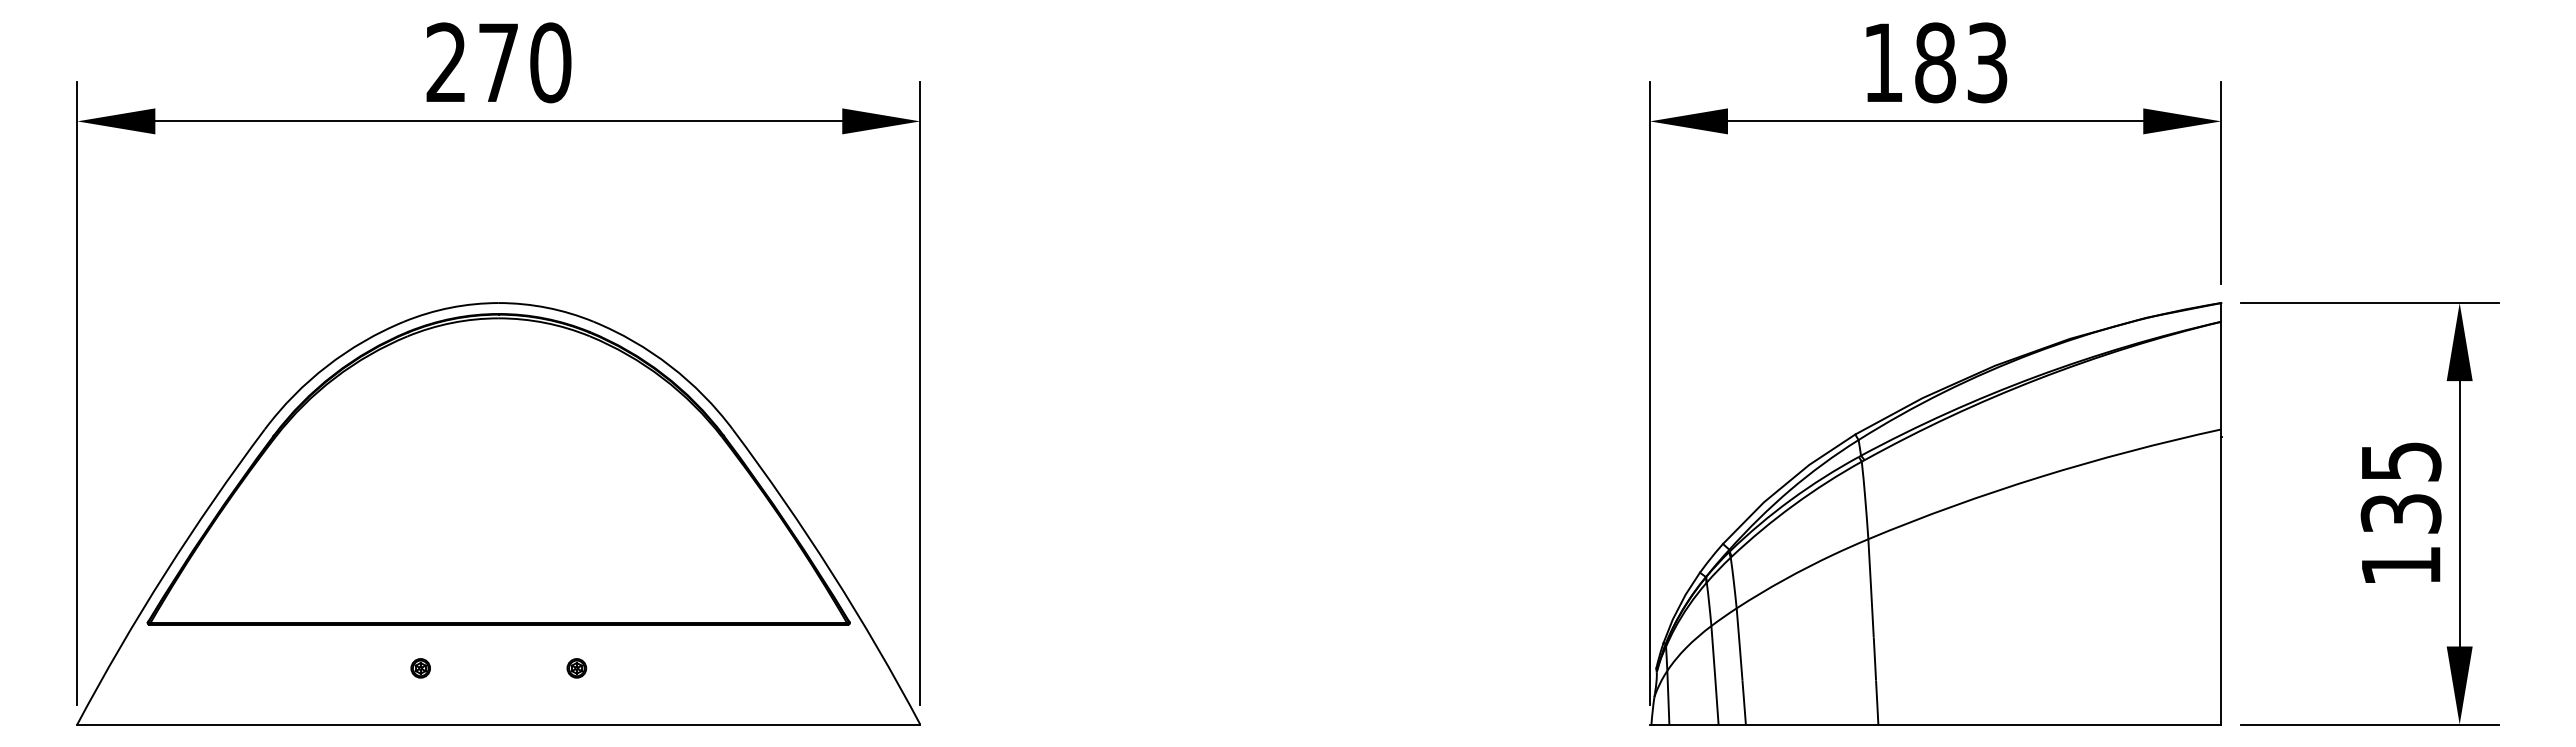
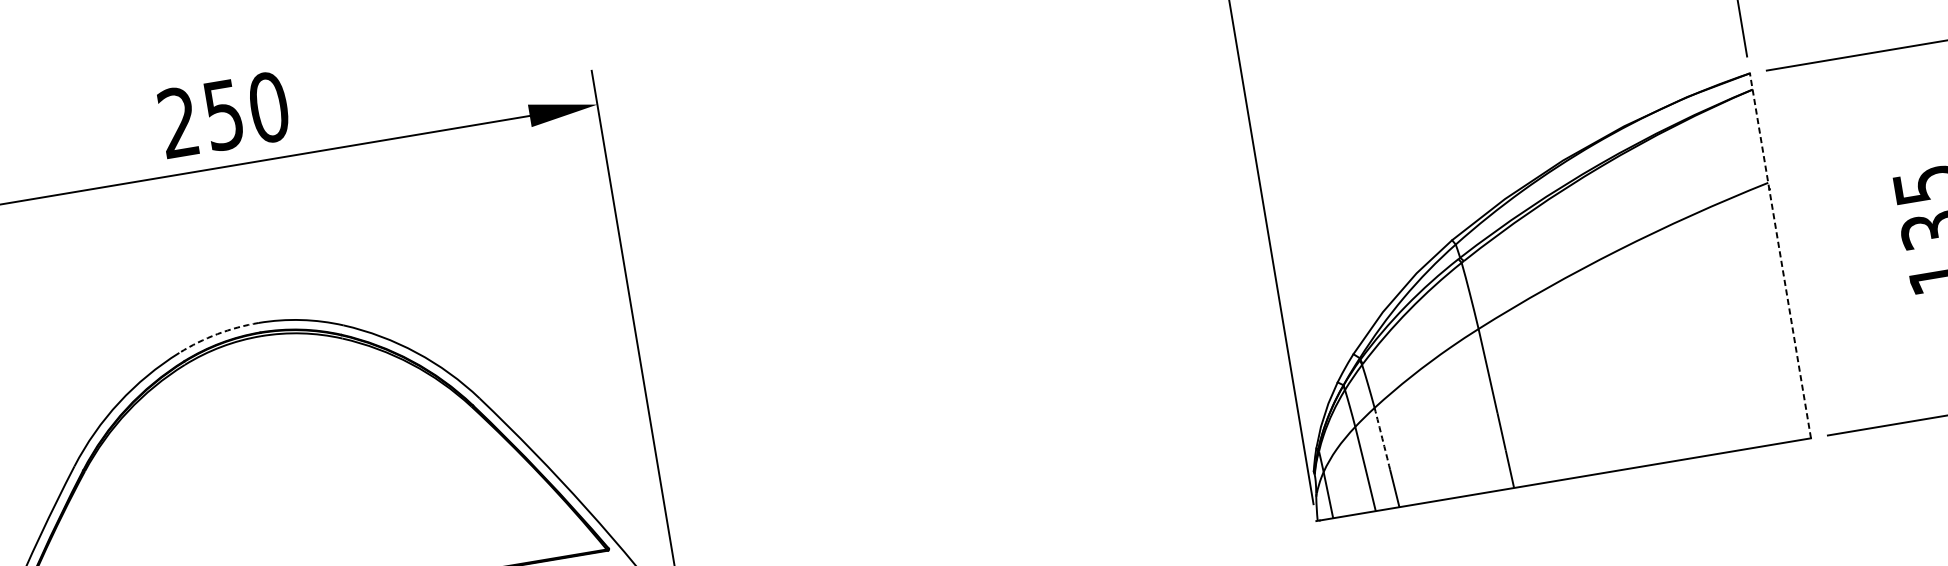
text: (498, 63) -> (223, 115), 270 -> 250
arc: (450, 307) -> (217, 333), solid -> dashed
line: (2221, 513) -> (1780, 255), solid -> dashed
arc: (1739, 644) -> (1382, 438), solid -> dashed

